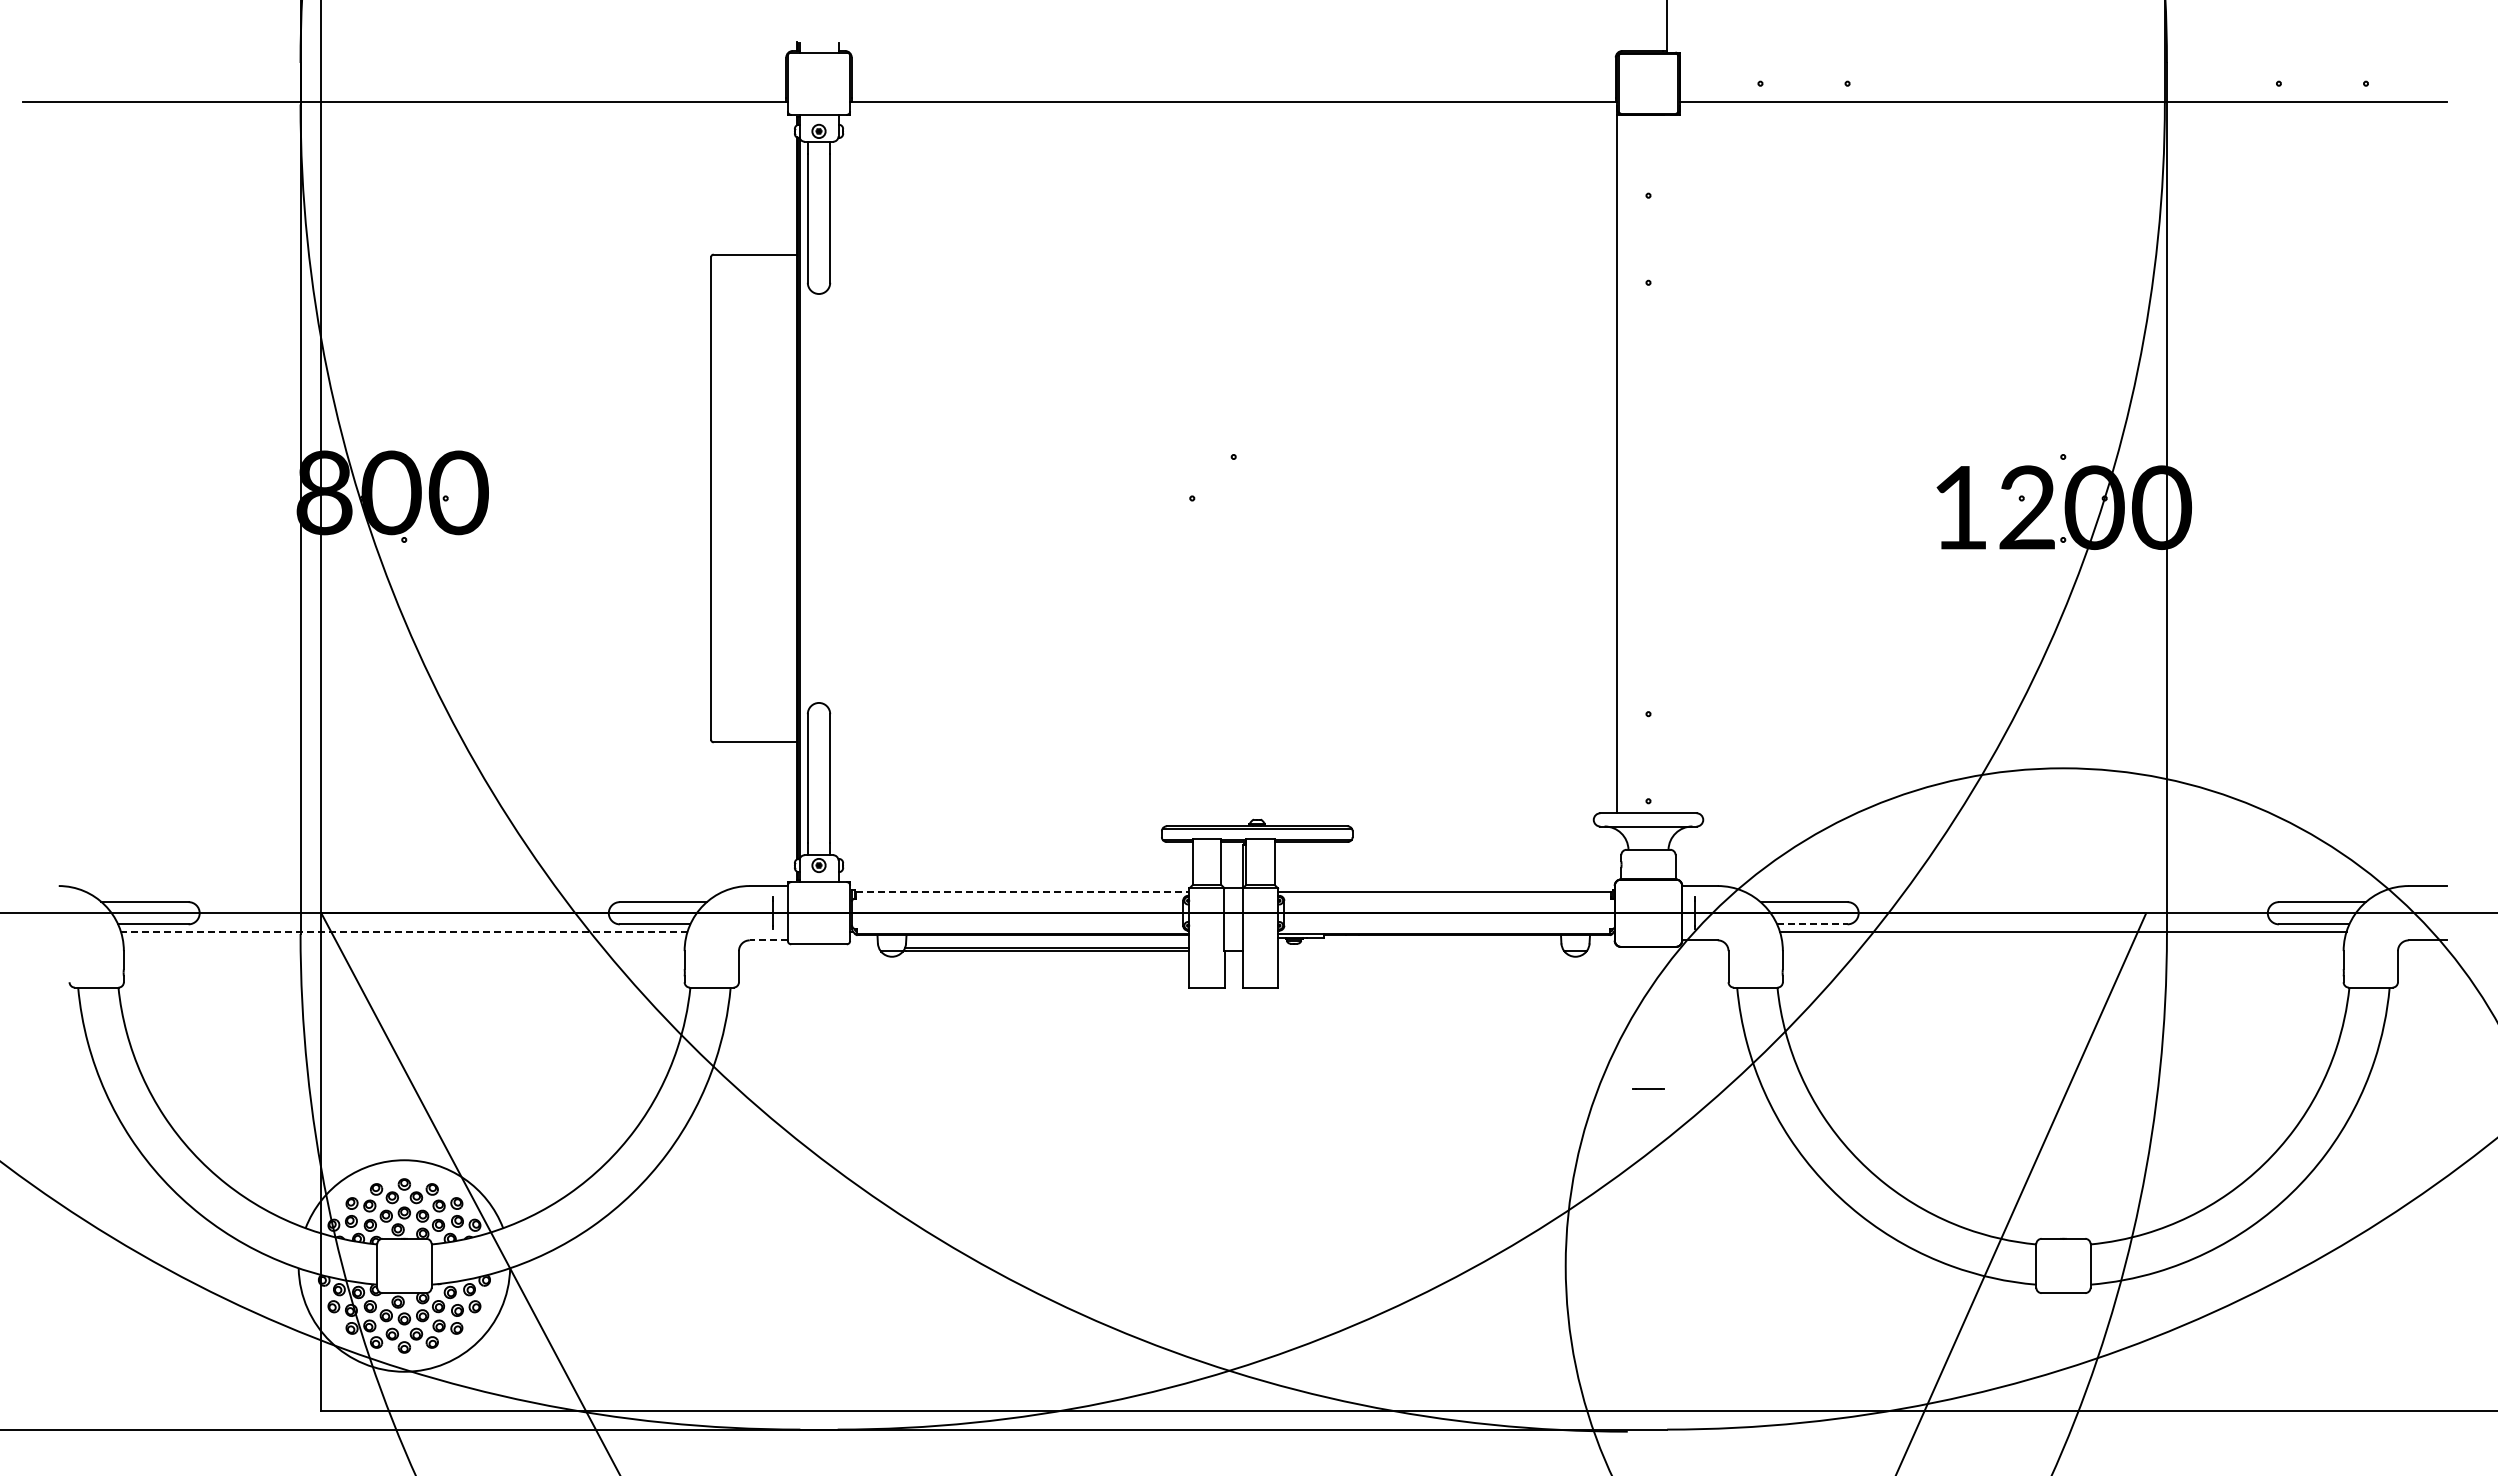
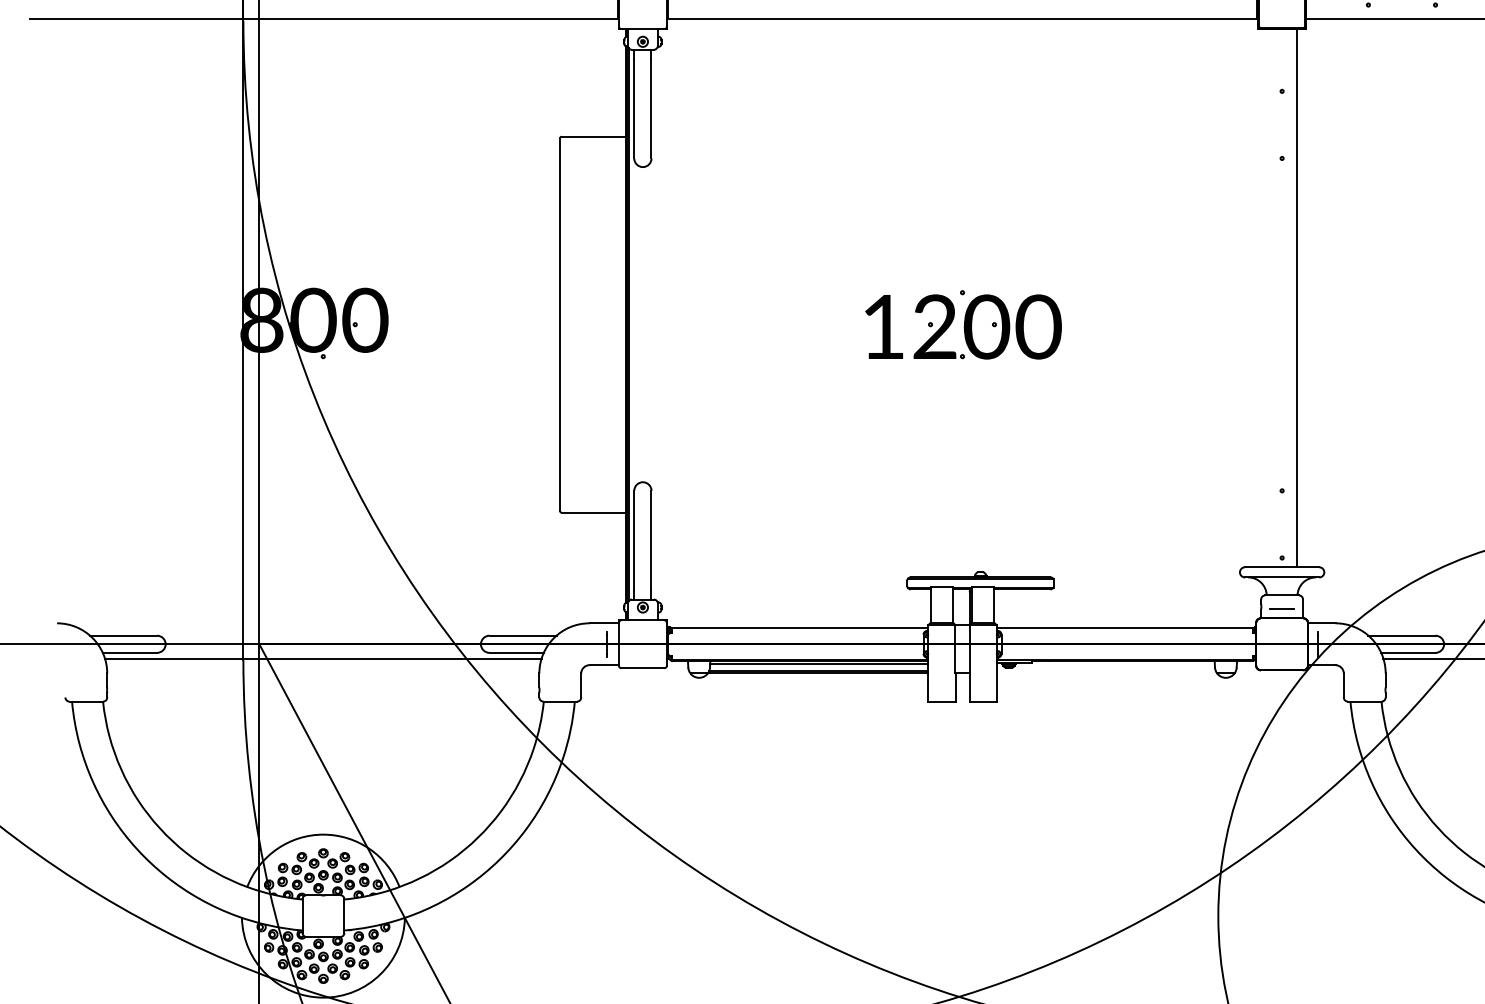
line: (1617, 463) -> (1296, 297), moved
part: (1234, 501) -> (963, 327), added
line: (1022, 892) -> (799, 628), dashed -> solid
line: (1812, 924) -> (1408, 652), dashed -> solid
line: (403, 931) -> (322, 658), dashed -> solid
line: (1047, 938) -> (818, 663), added
line: (768, 940) -> (603, 665), dashed -> solid
line: (1648, 1088) -> (1282, 608), moved

